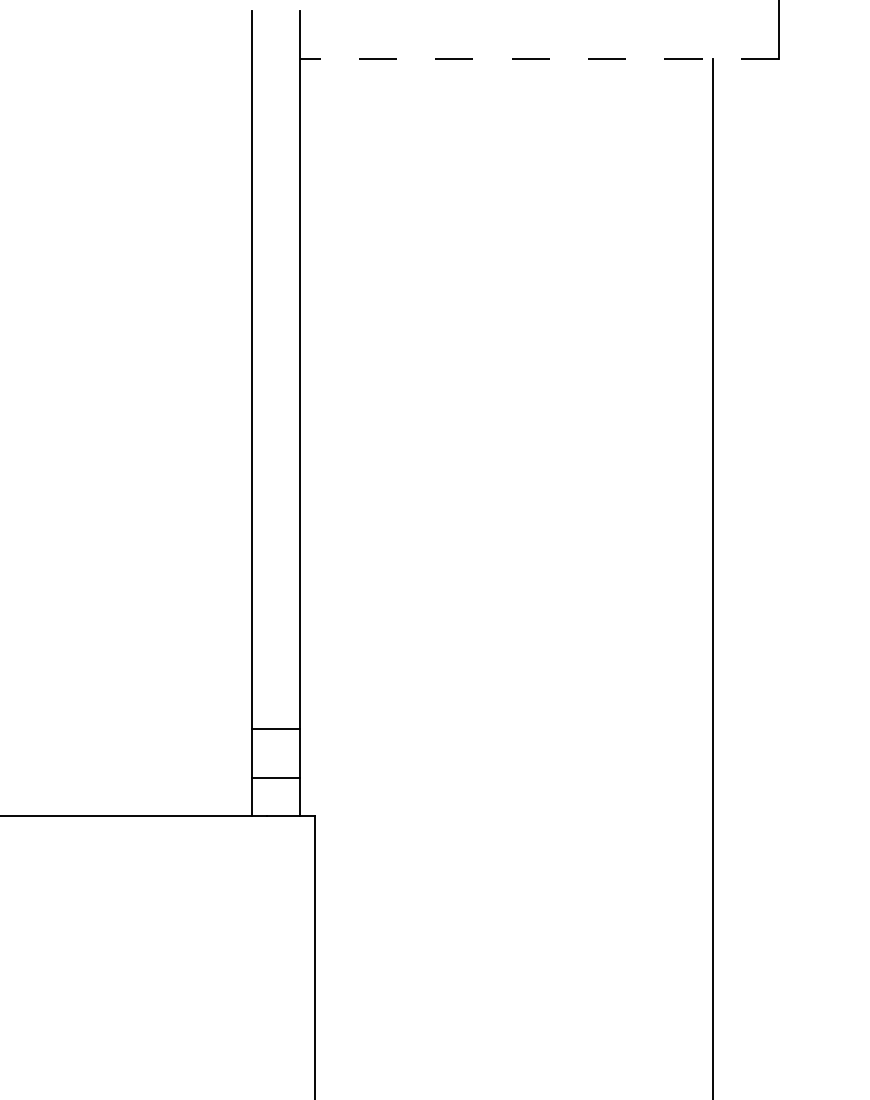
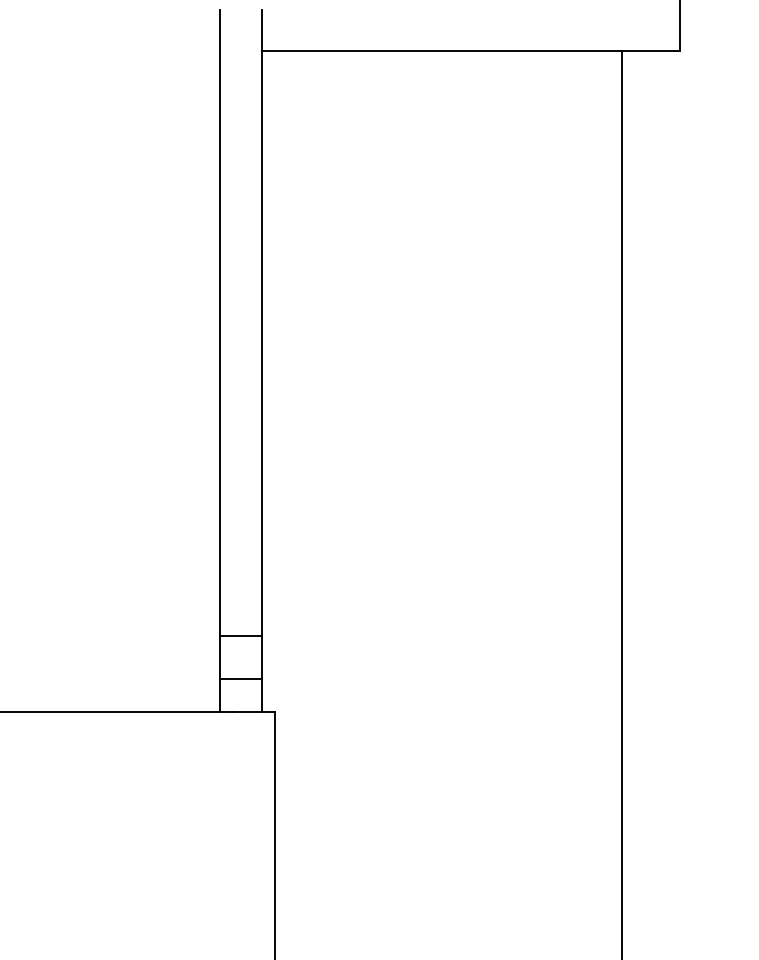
line: (539, 58) -> (470, 51), dashed -> solid

